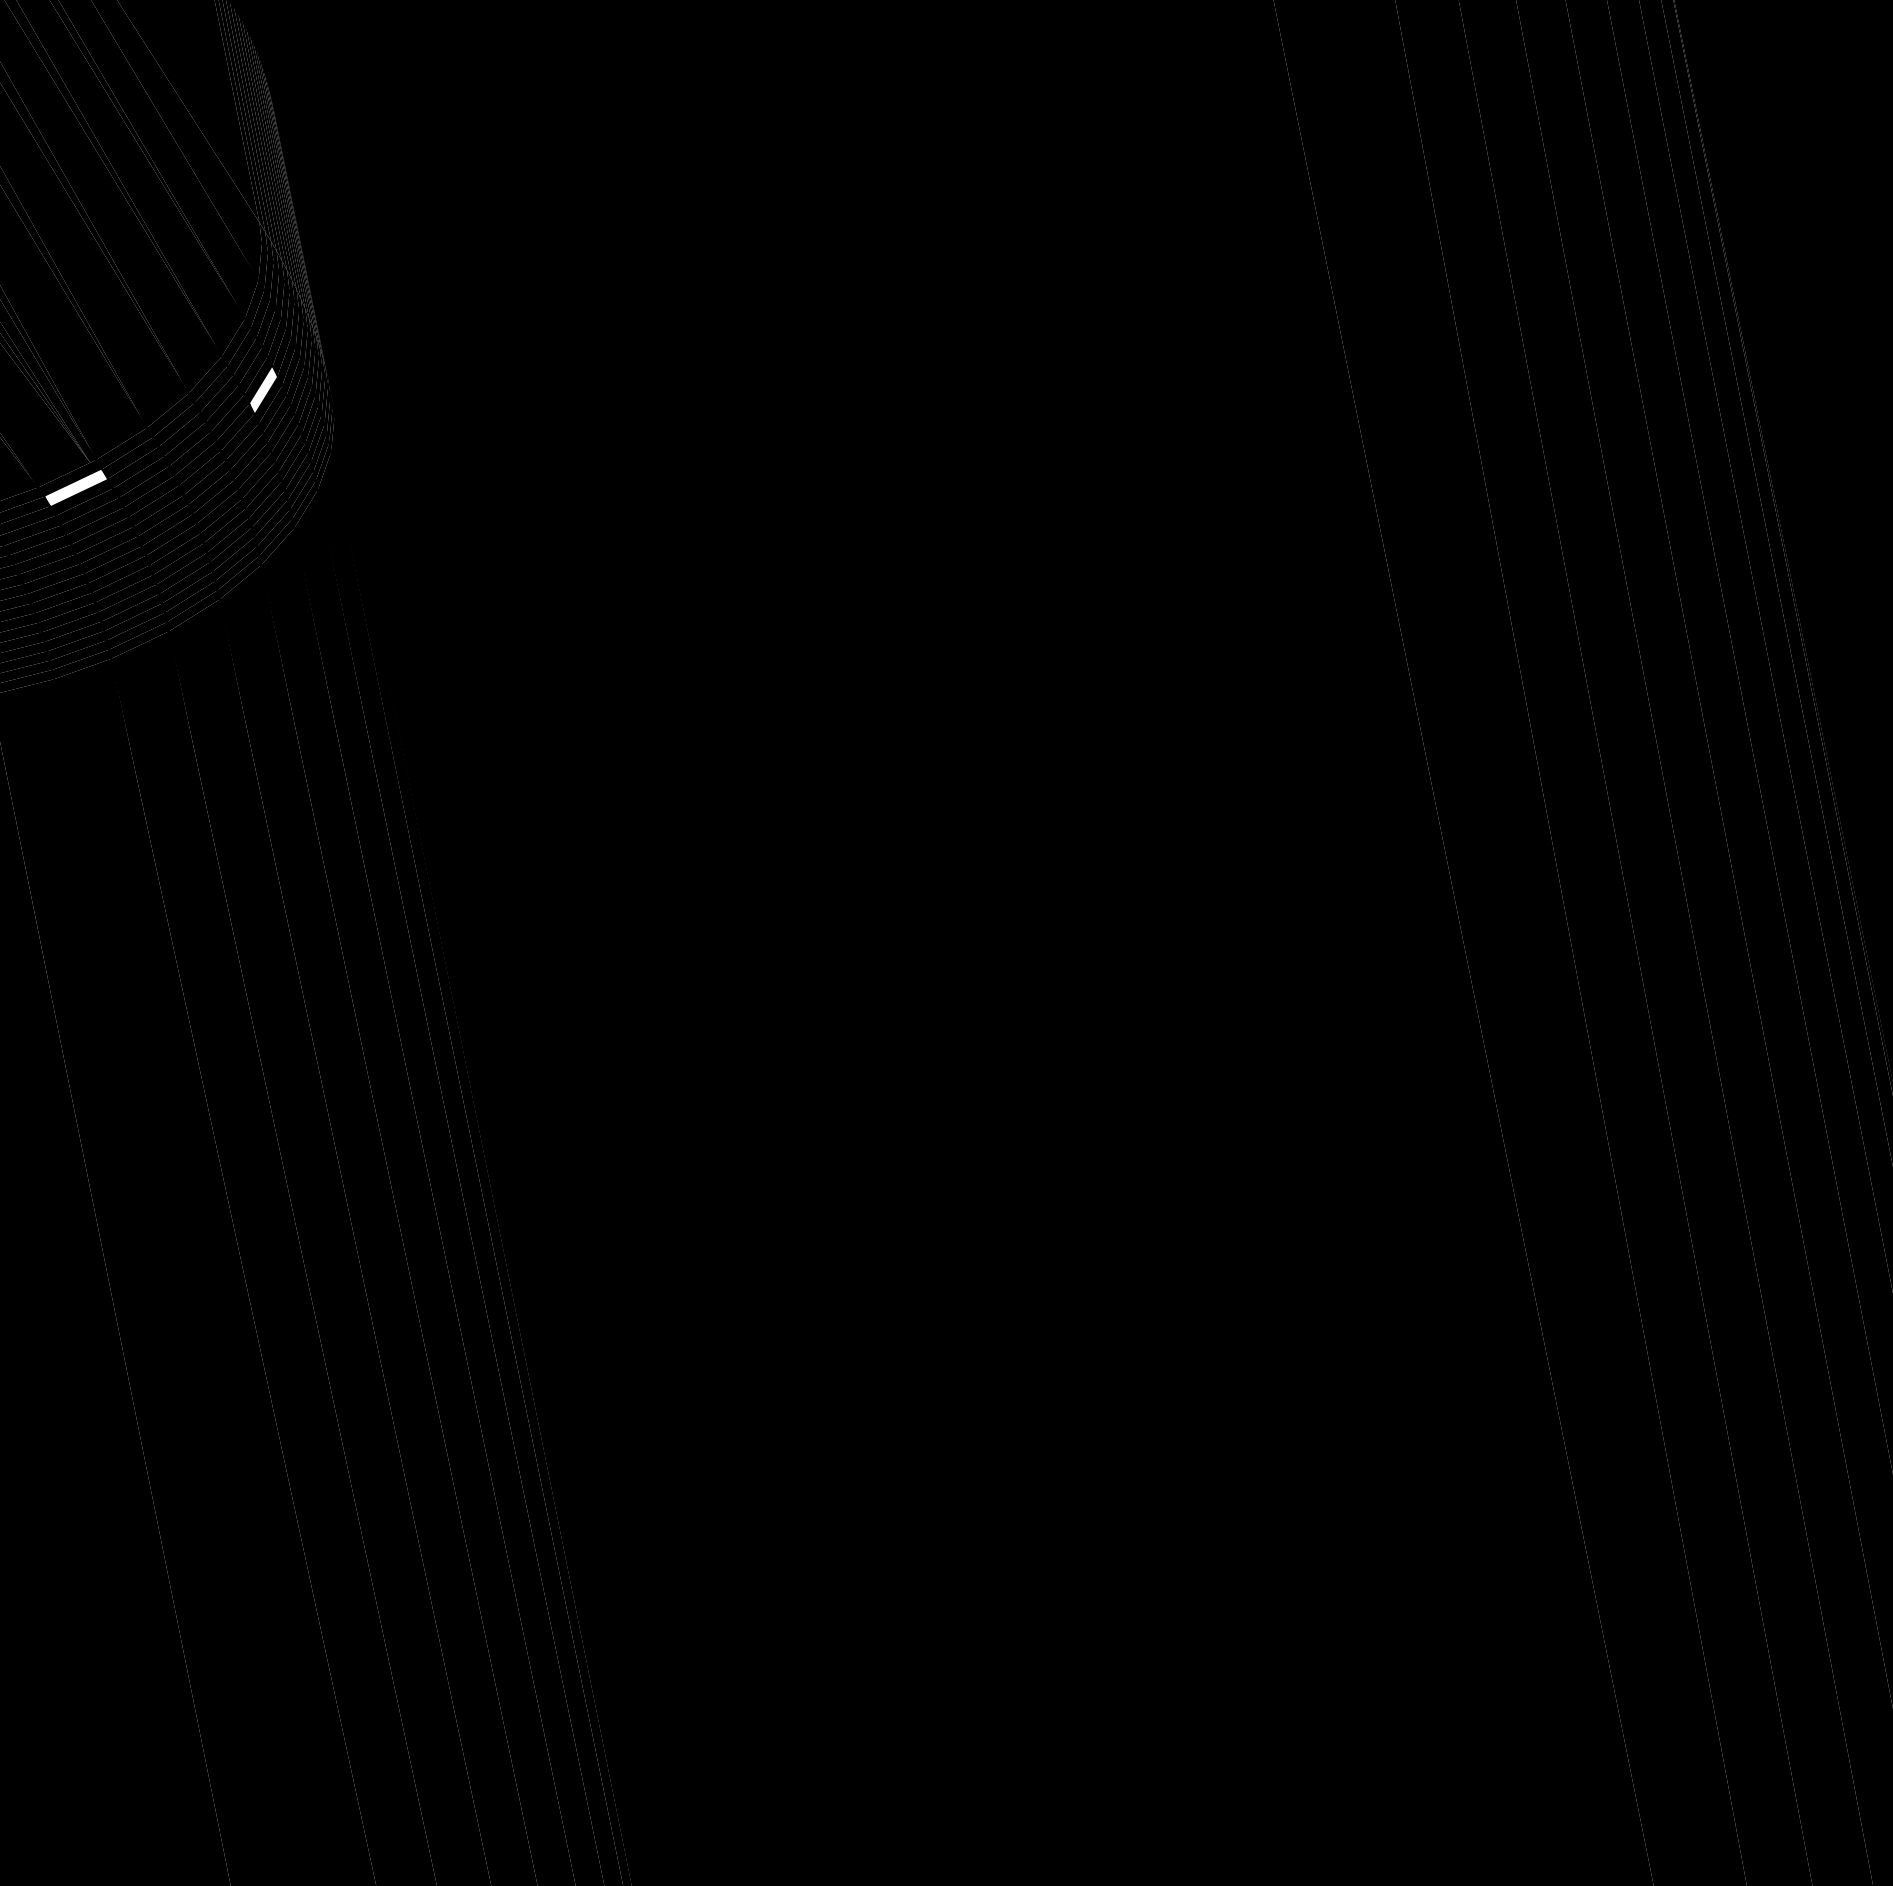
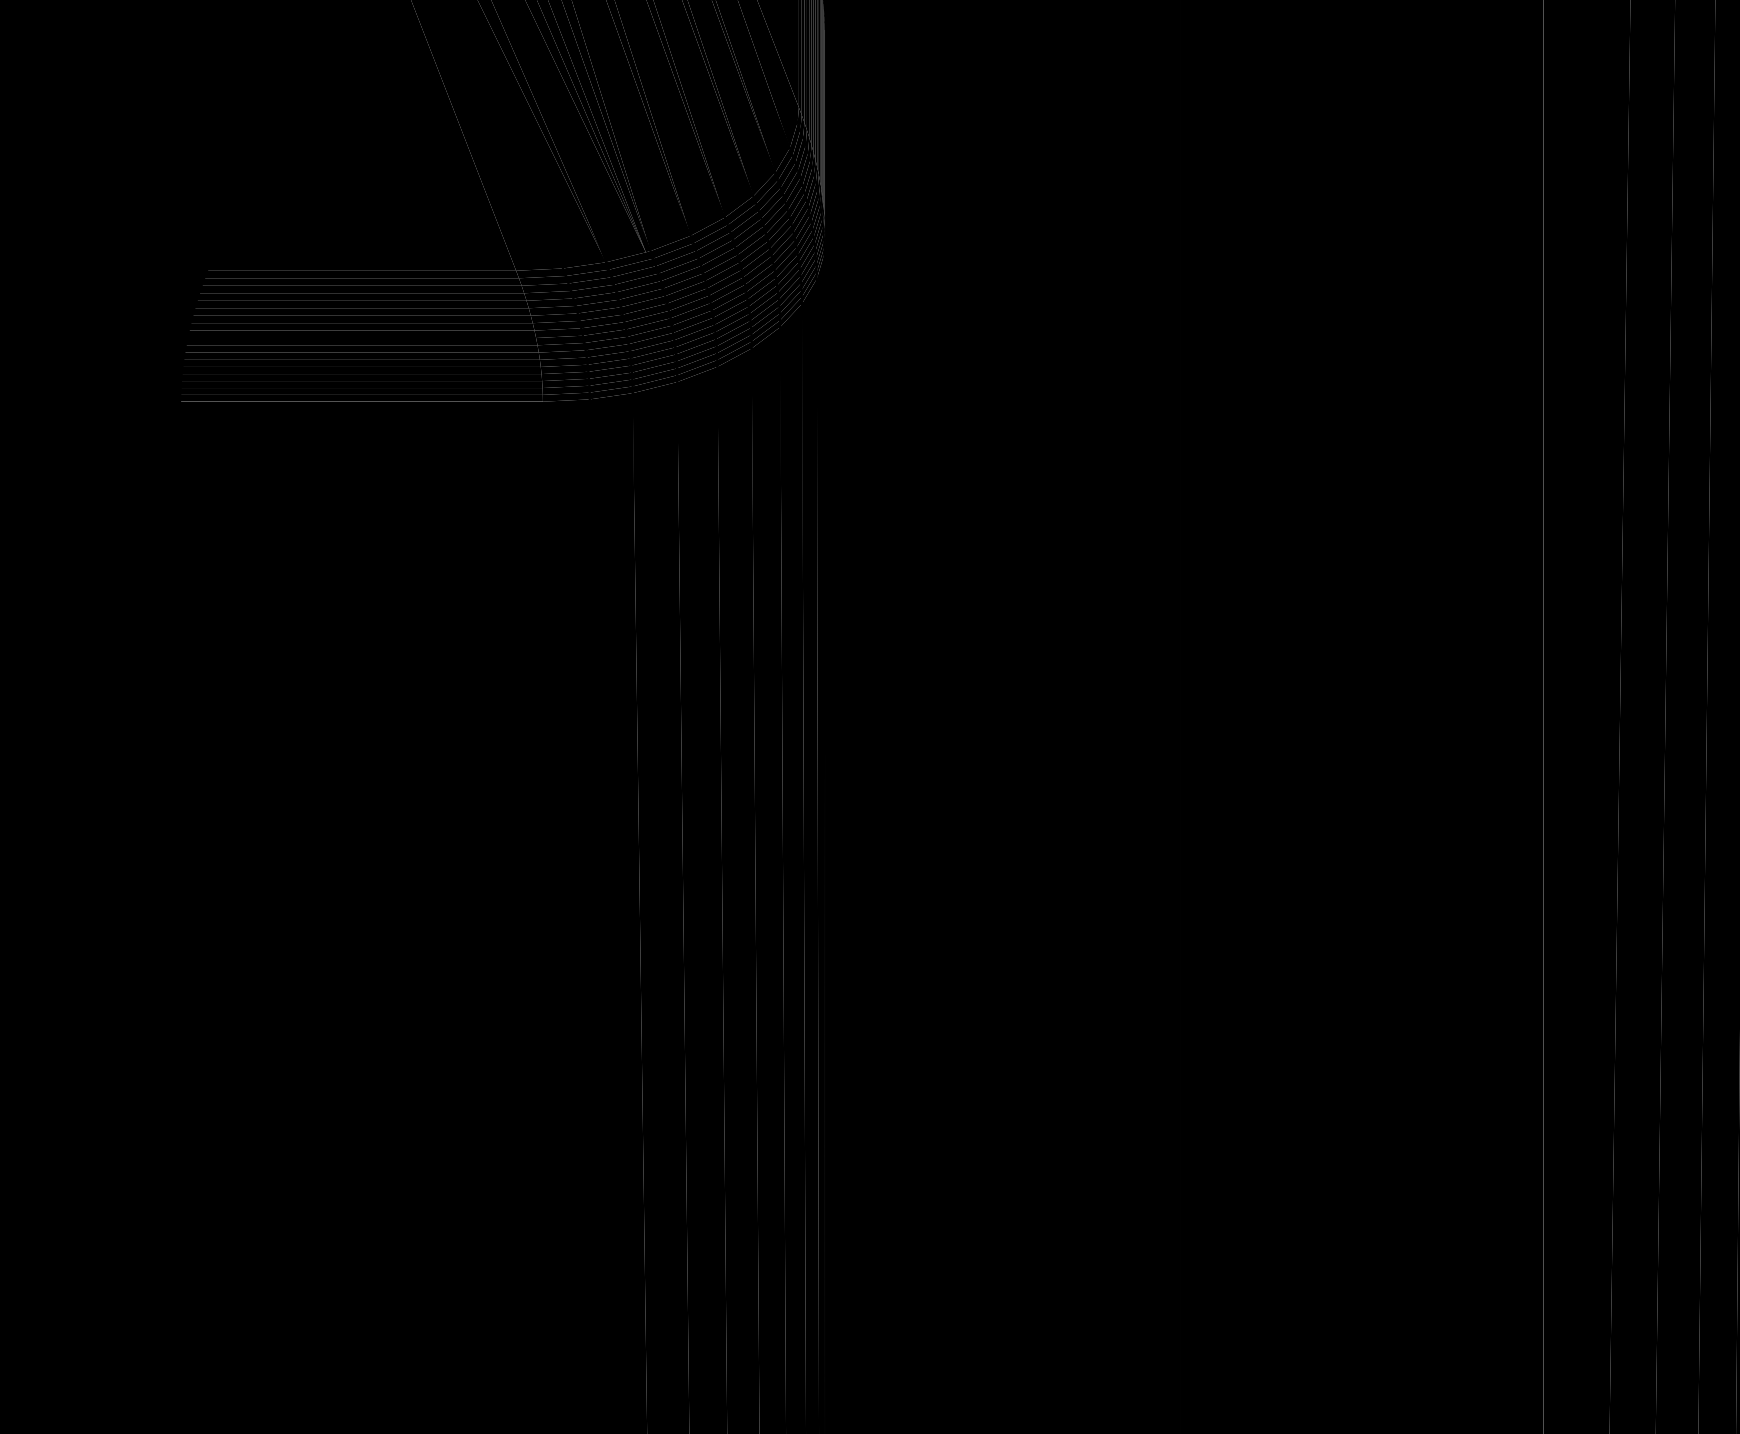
fill: (262, 389) -> (777, 225), added
fill: (76, 487) -> (632, 267), added

